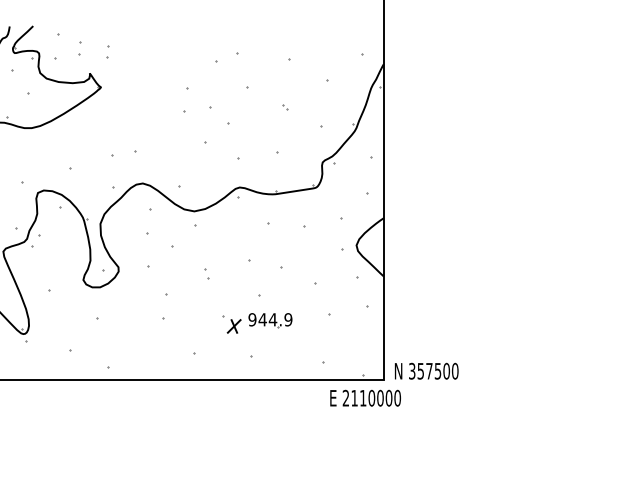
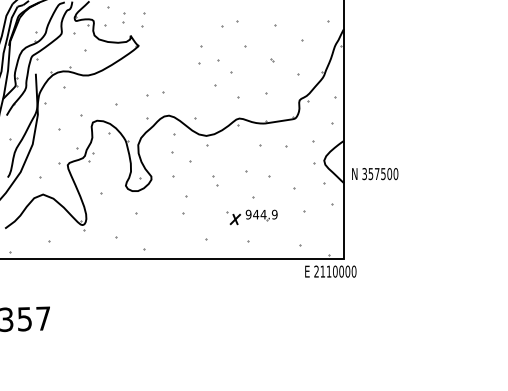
part: (107, 52) -> (143, 20), size x1.6
part: (206, 274) -> (215, 181), size x1.6
text: (427, 371) -> (375, 174), moved

